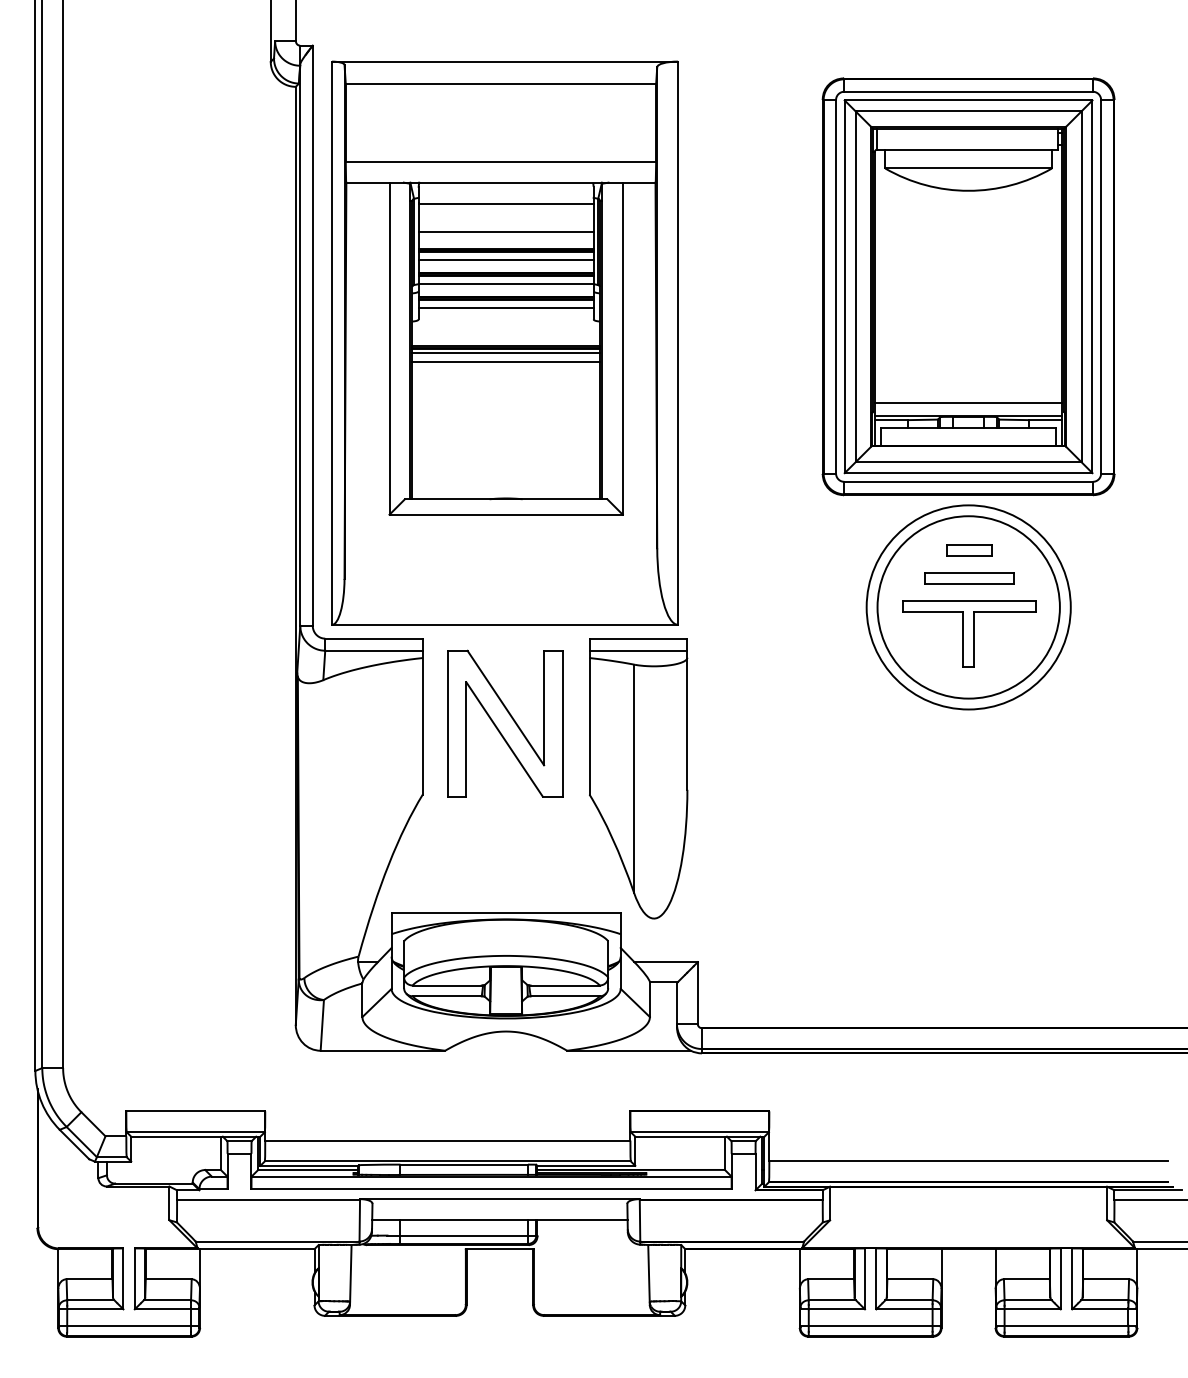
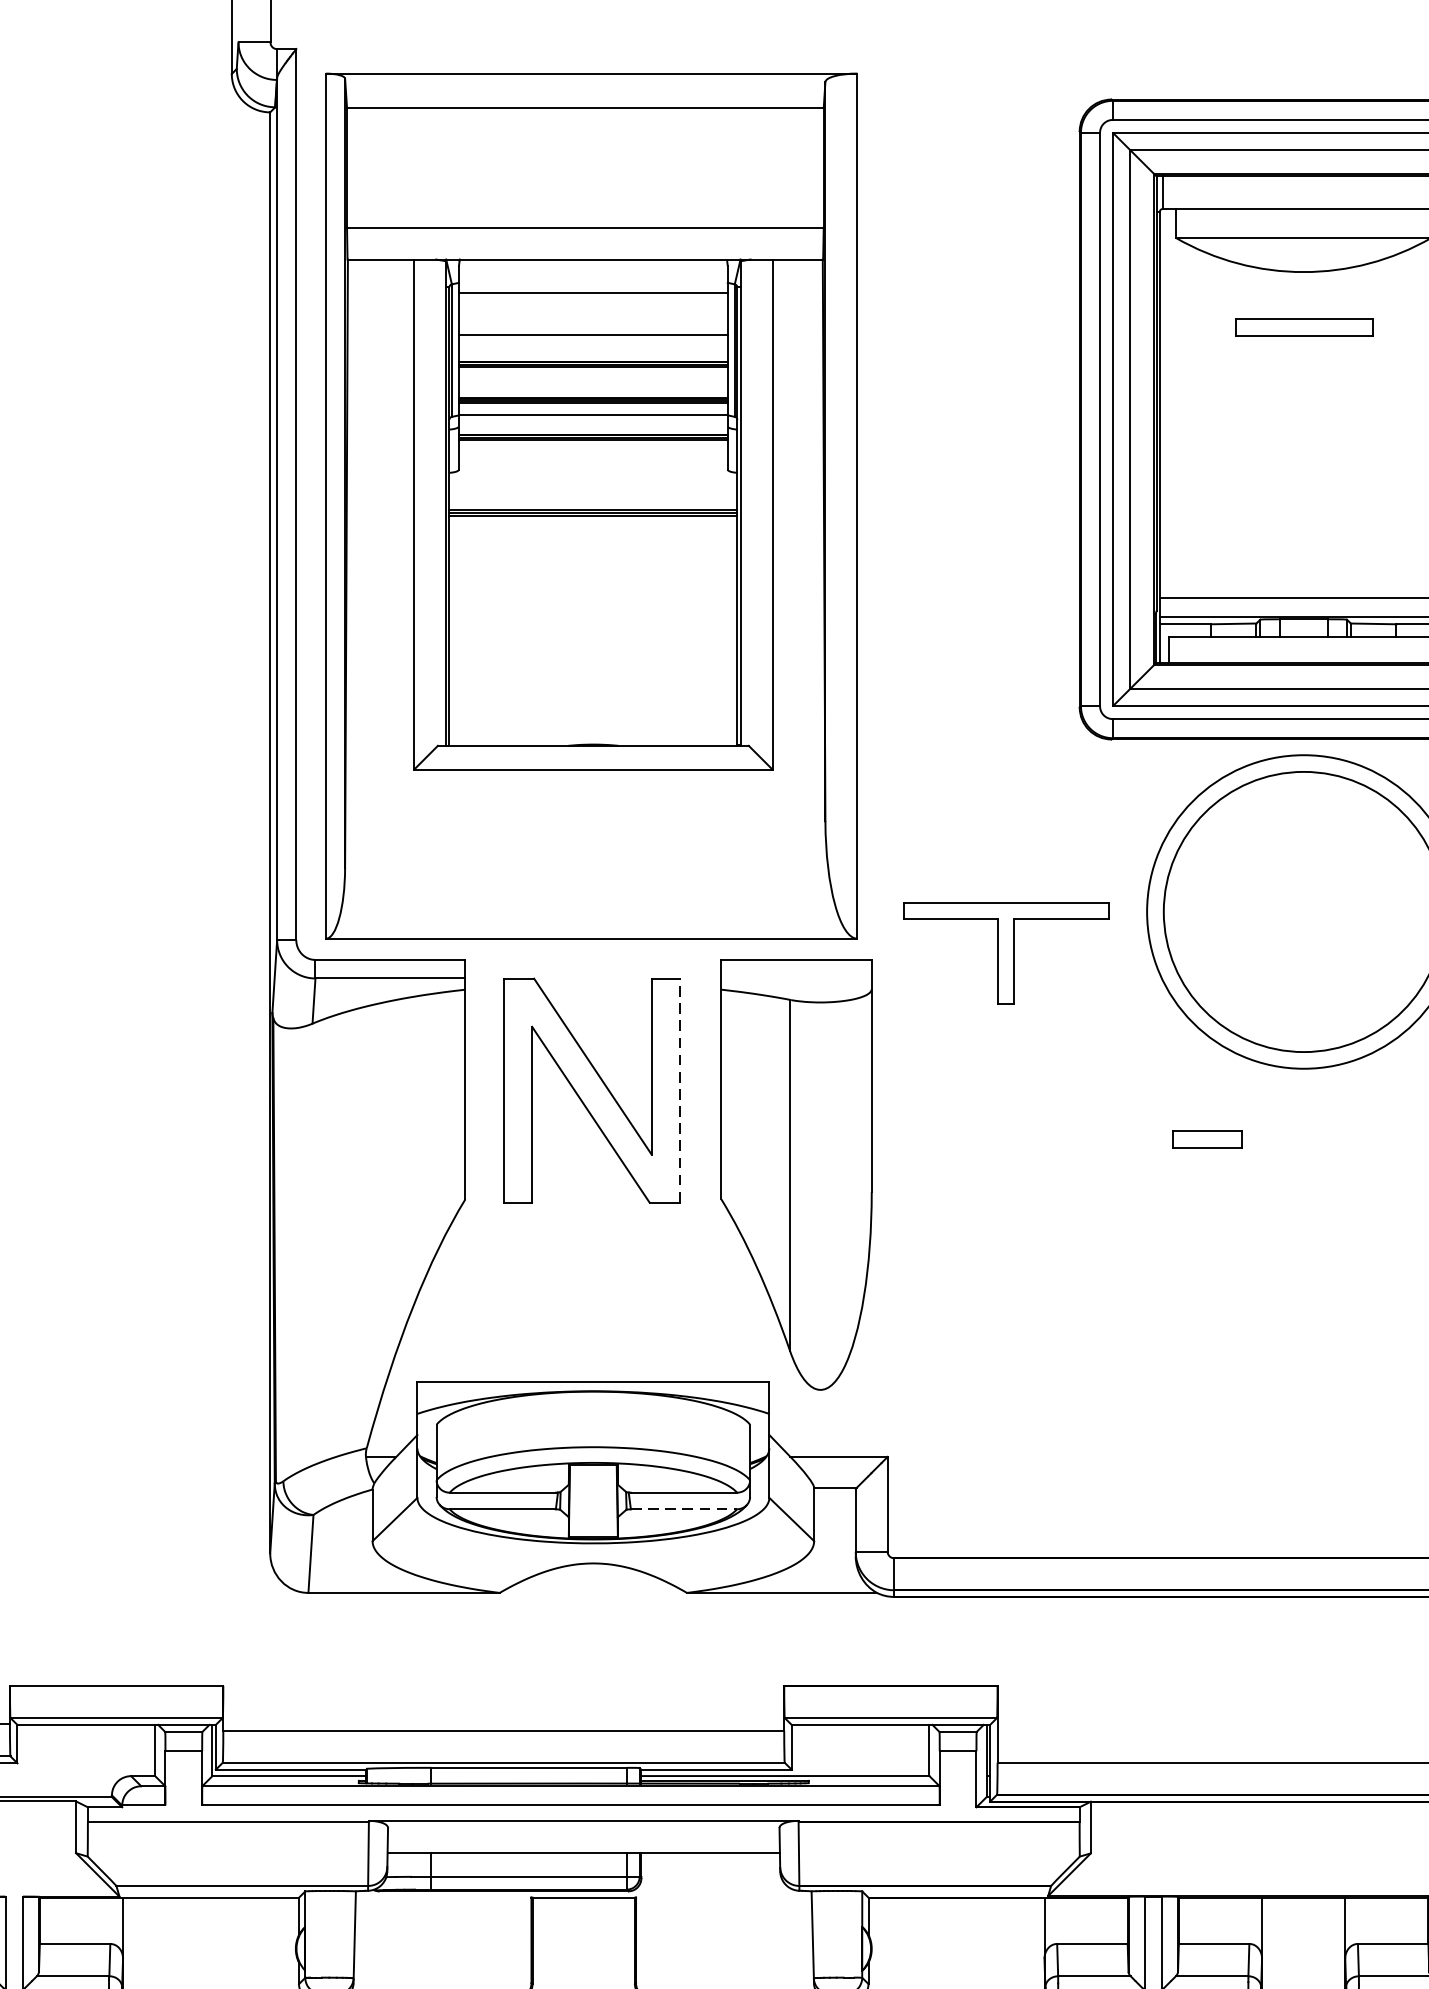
line: (505, 260) -> (592, 379), removed
line: (505, 307) -> (592, 451), removed
line: (505, 352) -> (592, 520), removed
line: (505, 361) -> (592, 534), removed
part: (969, 550) -> (1208, 1139), moved
part: (969, 578) -> (1305, 326), moved
part: (969, 633) -> (1007, 952), moved
line: (638, 650) -> (796, 978), removed
line: (562, 723) -> (679, 1090), solid -> dashed
line: (565, 996) -> (684, 1509), solid -> dashed

